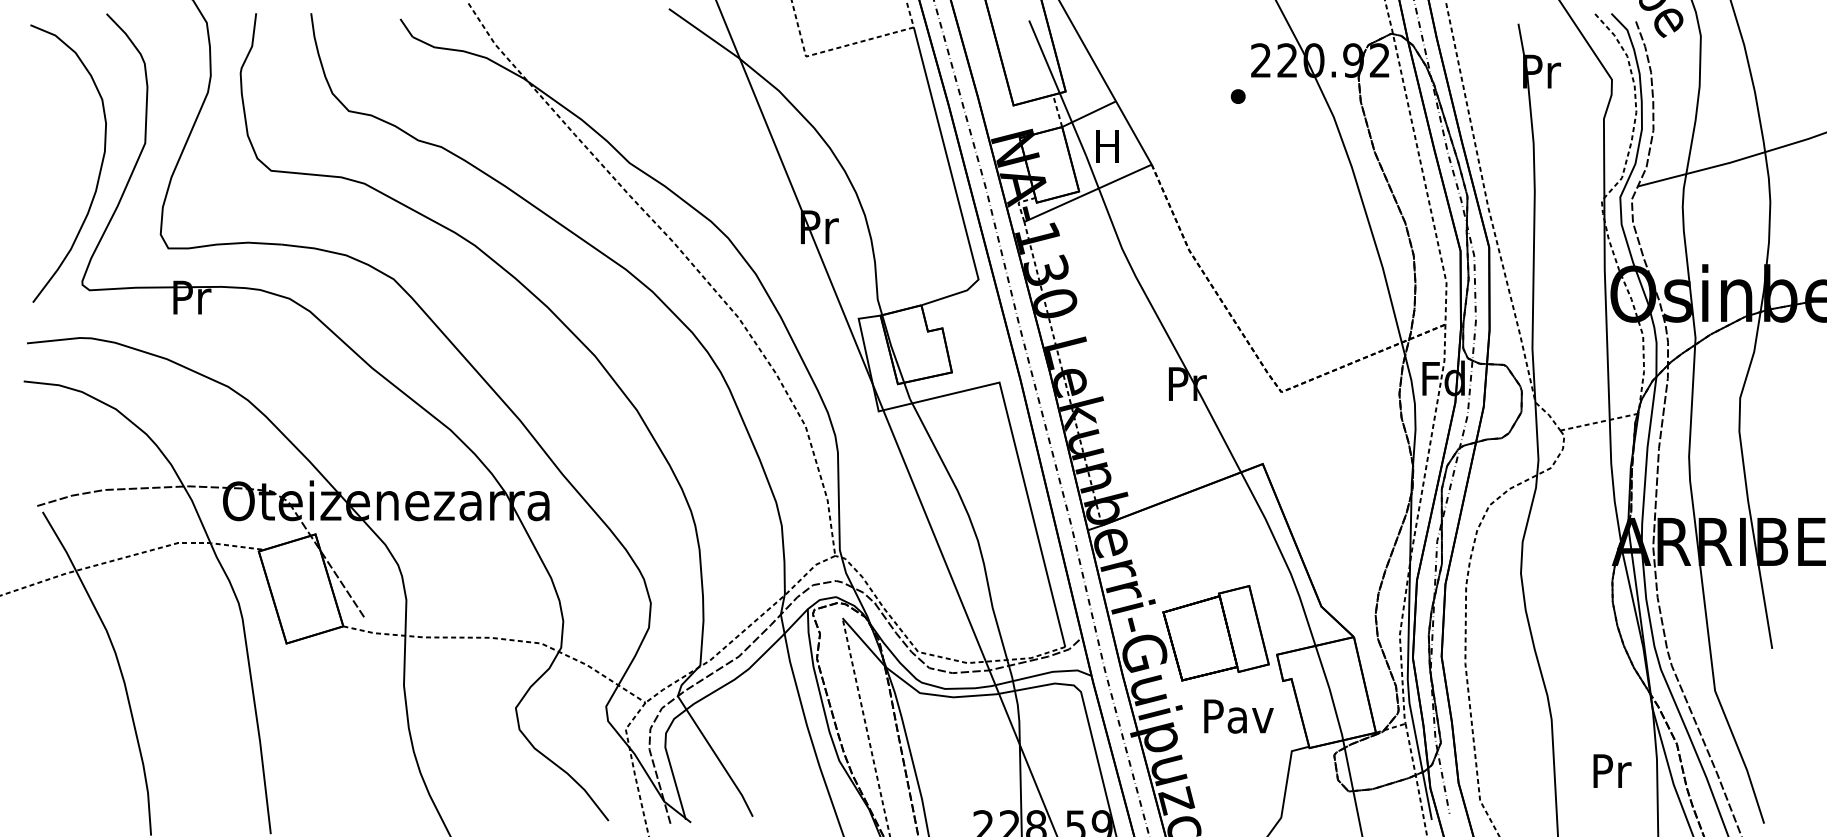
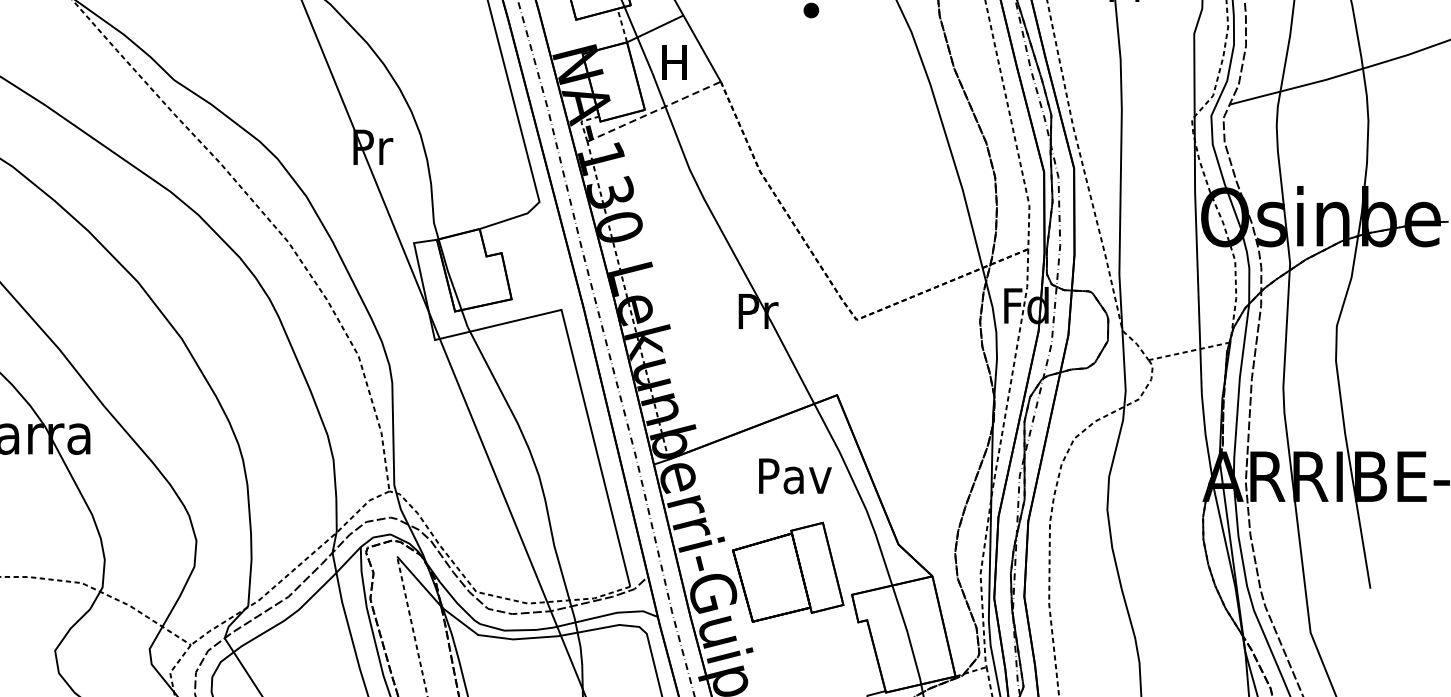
line: (1088, 193) -> (654, 111), solid -> dashed
text: (1238, 716) -> (794, 476), moved

